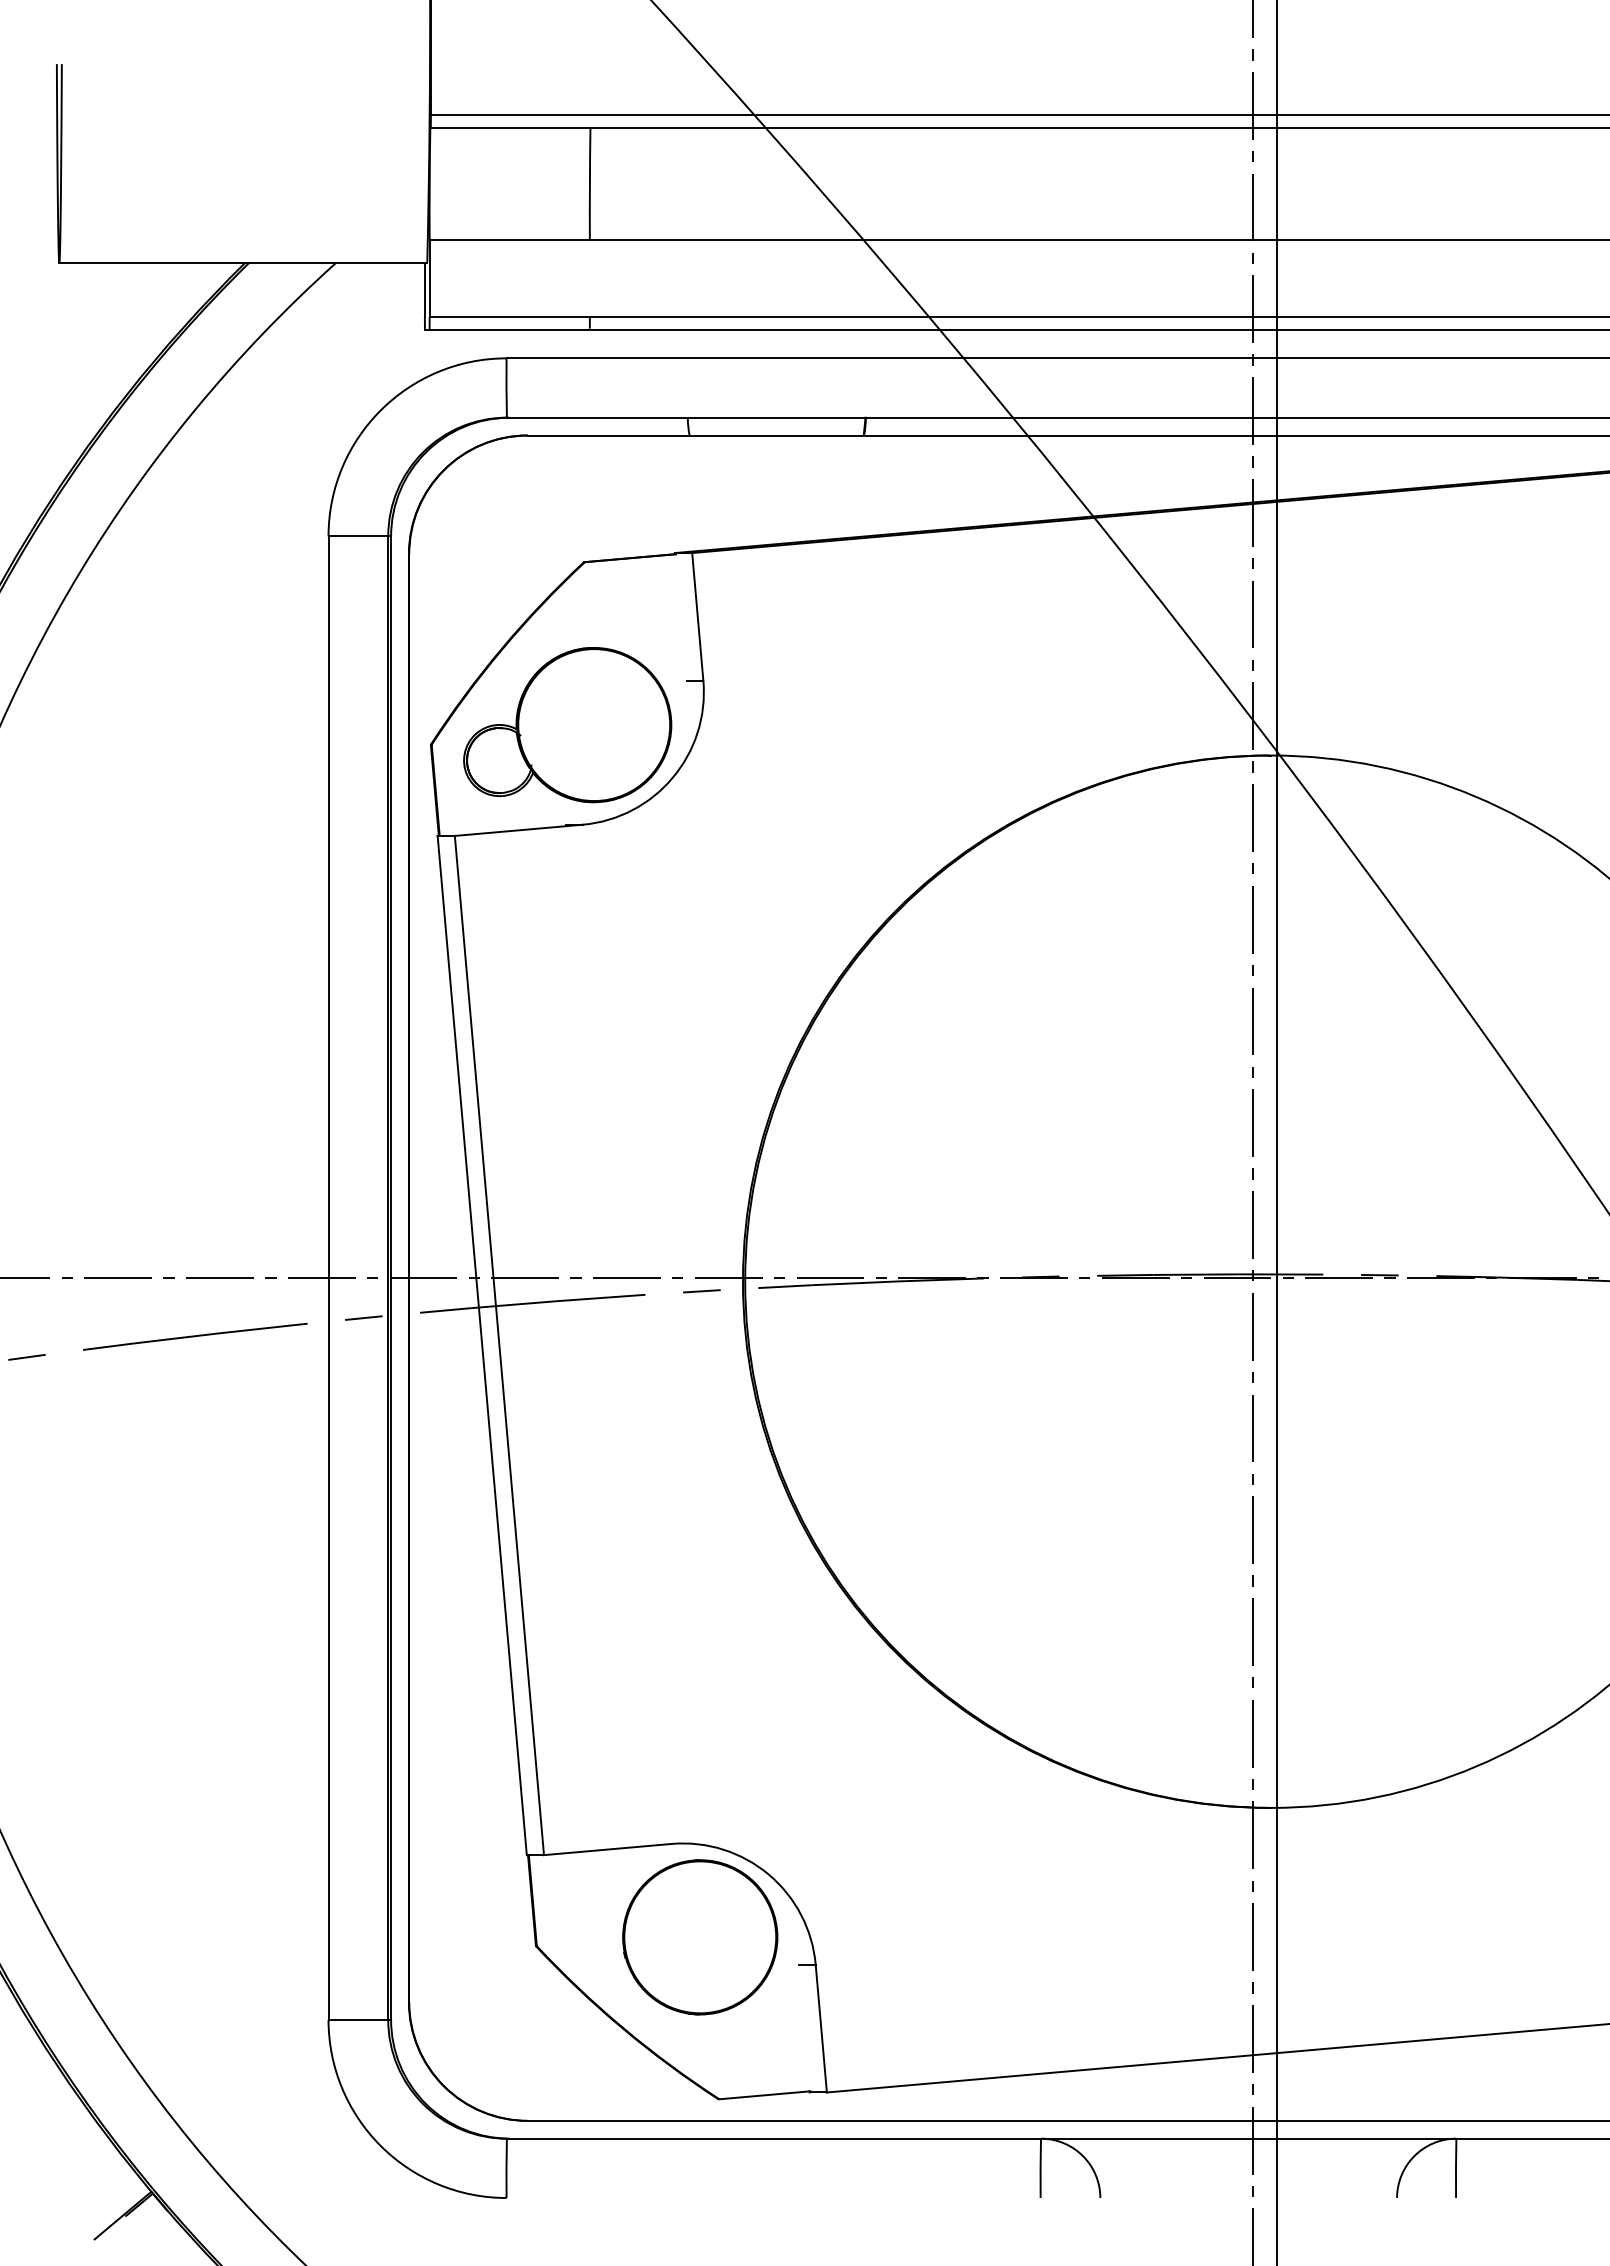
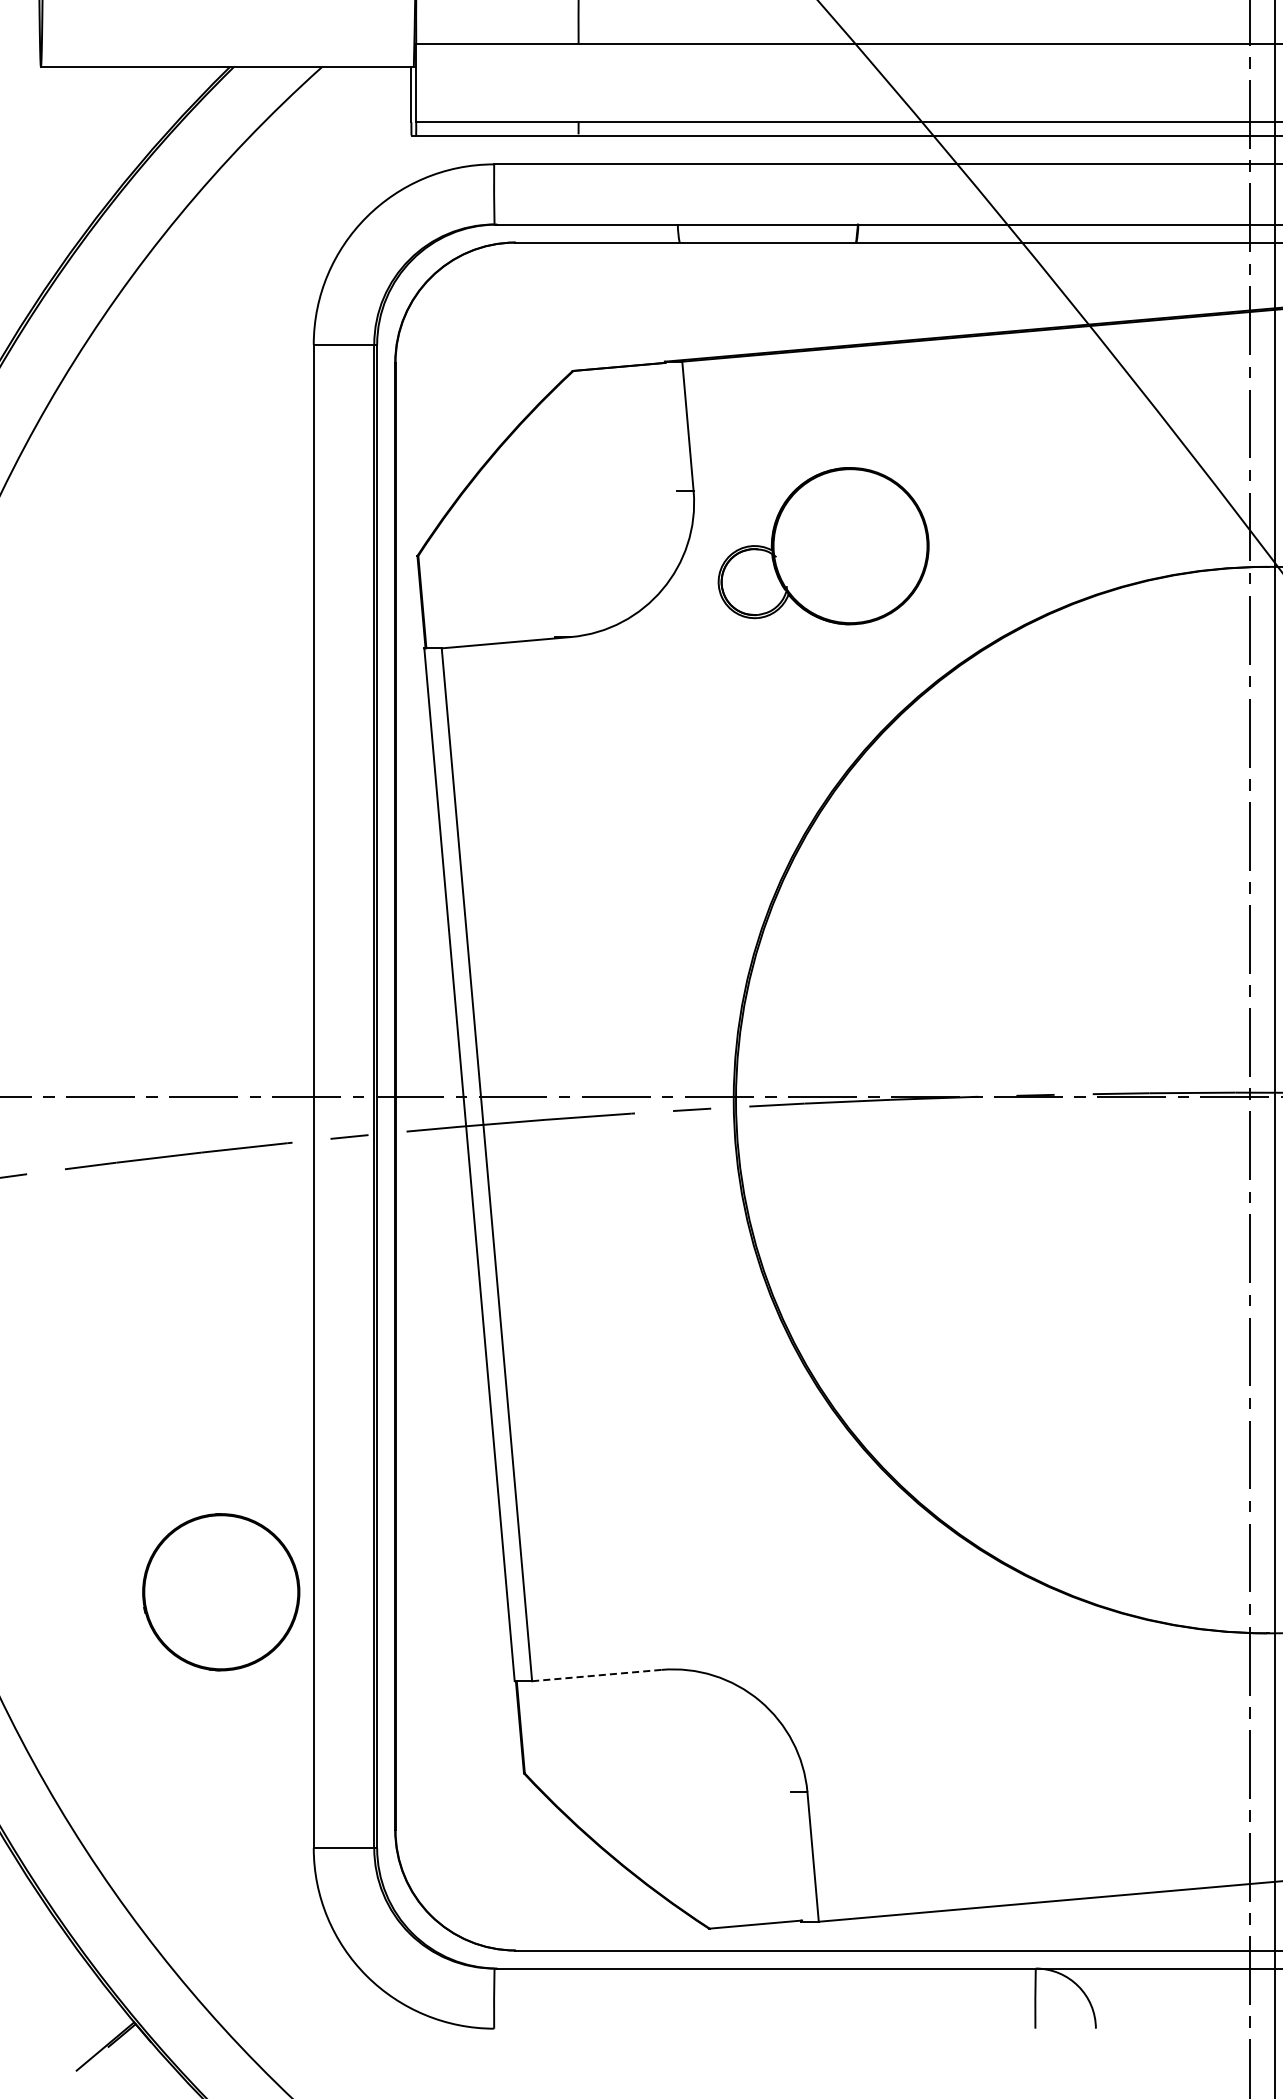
part: (567, 725) -> (823, 546), moved
line: (608, 1849) -> (597, 1675), solid -> dashed
part: (700, 1937) -> (221, 1592), moved

